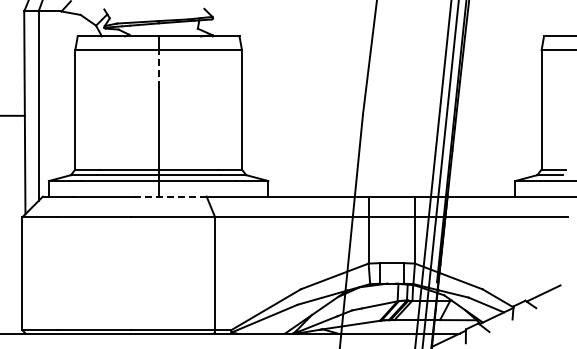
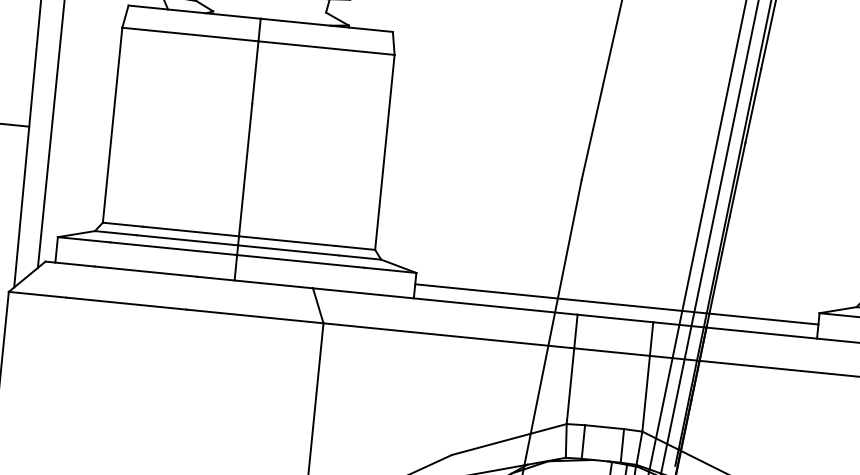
line: (158, 68) -> (255, 71), dashed -> solid
line: (391, 188) -> (616, 305), added
line: (171, 196) -> (255, 282), dashed -> solid

